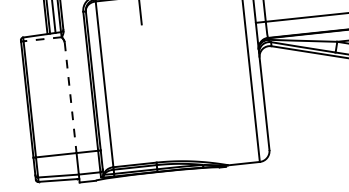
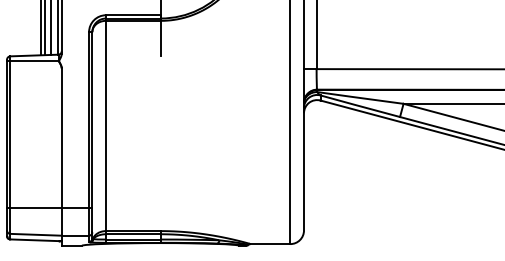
line: (41, 39) -> (33, 61), dashed -> solid
line: (70, 97) -> (61, 138), dashed -> solid

